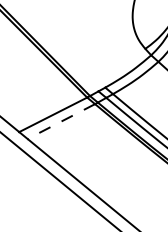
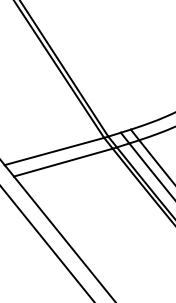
line: (61, 121) -> (63, 162), dashed -> solid

